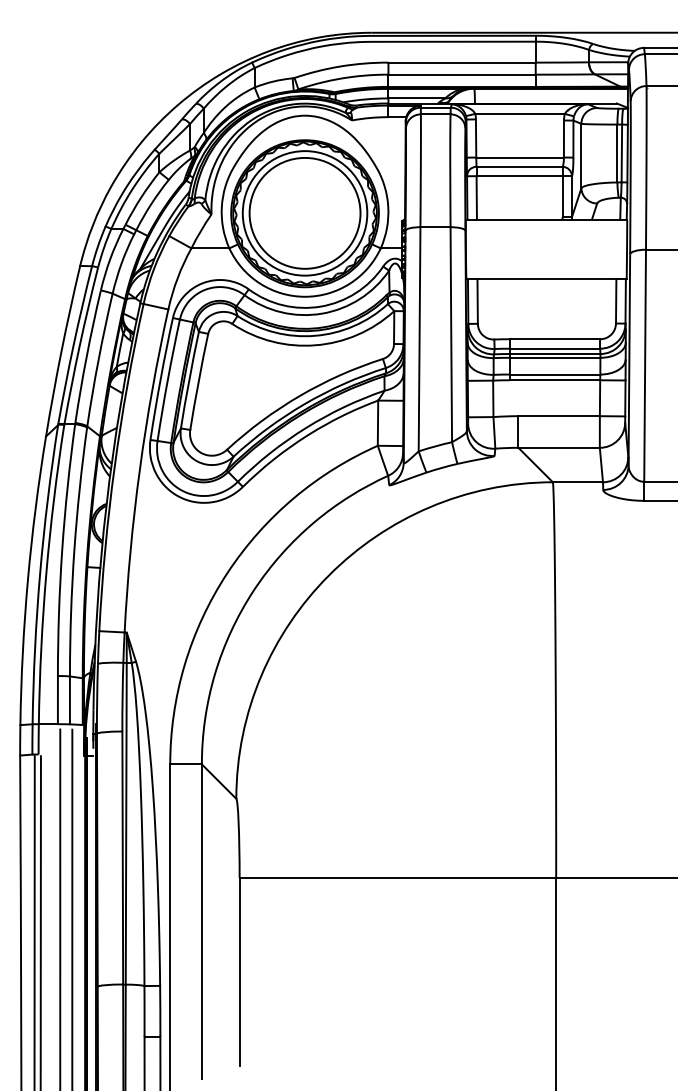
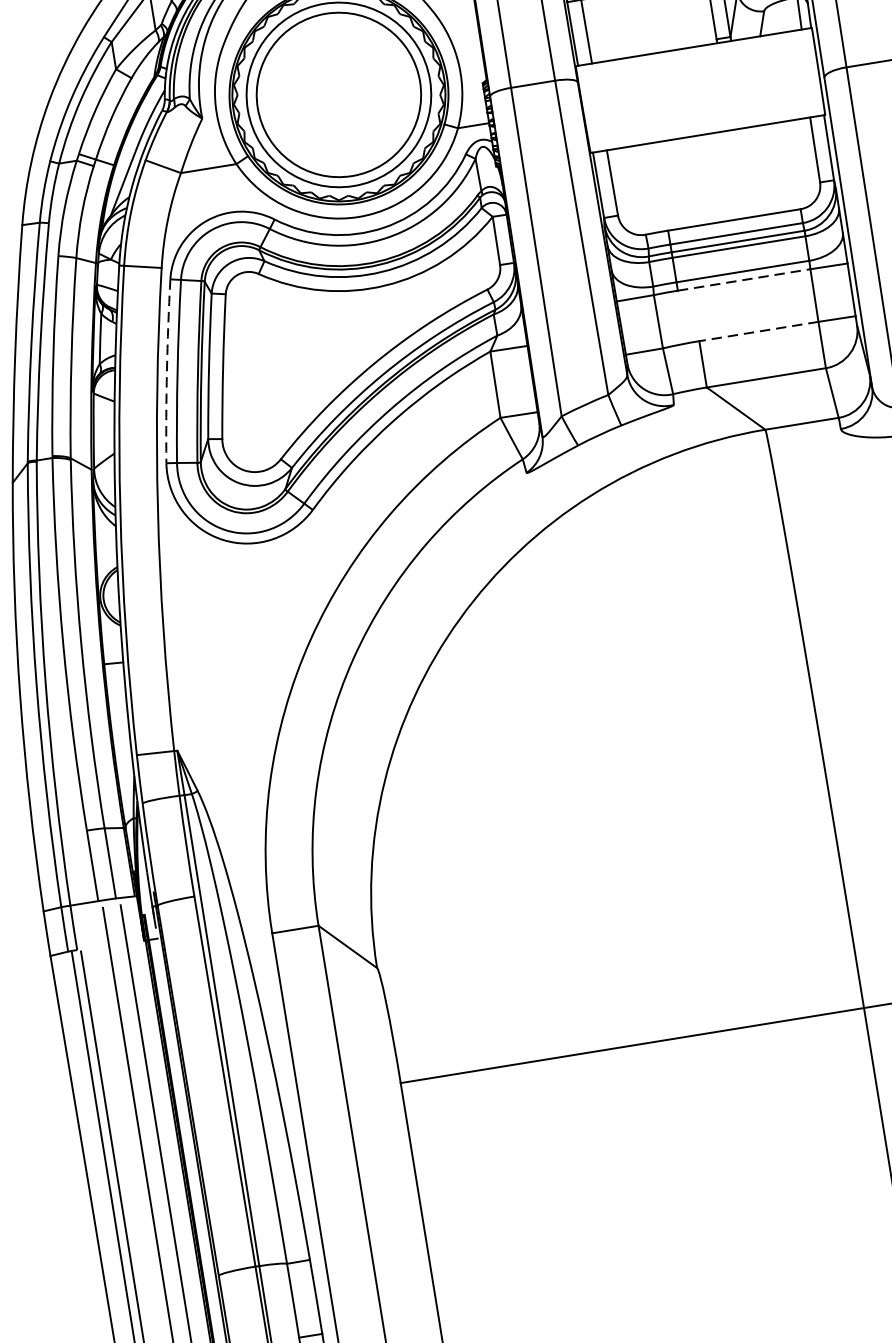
arc: (160, 378) -> (166, 370), solid -> dashed
line: (555, 380) -> (745, 280), solid -> dashed
line: (559, 416) -> (759, 331), solid -> dashed

